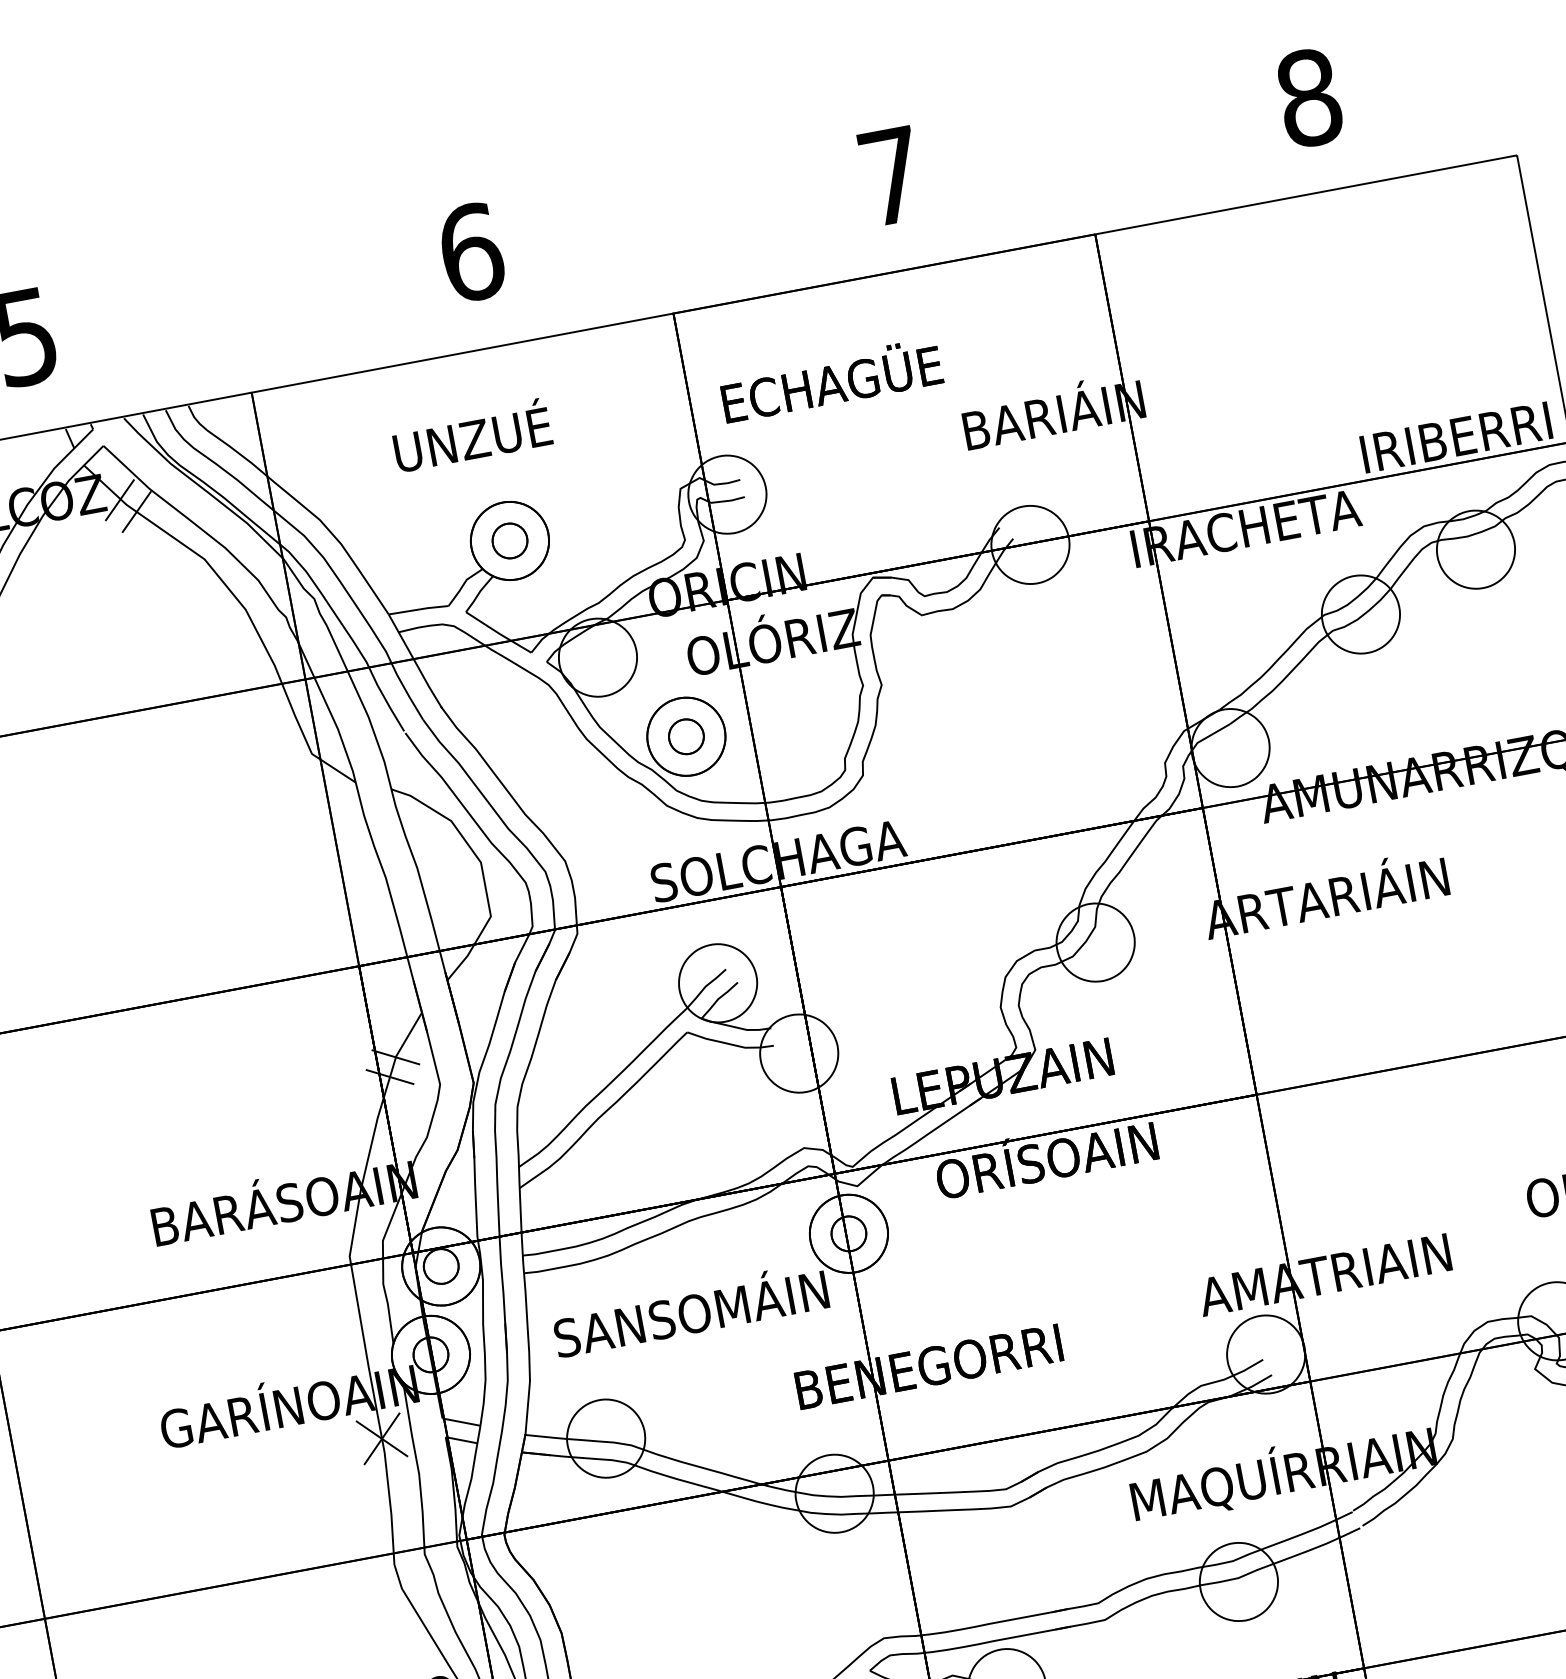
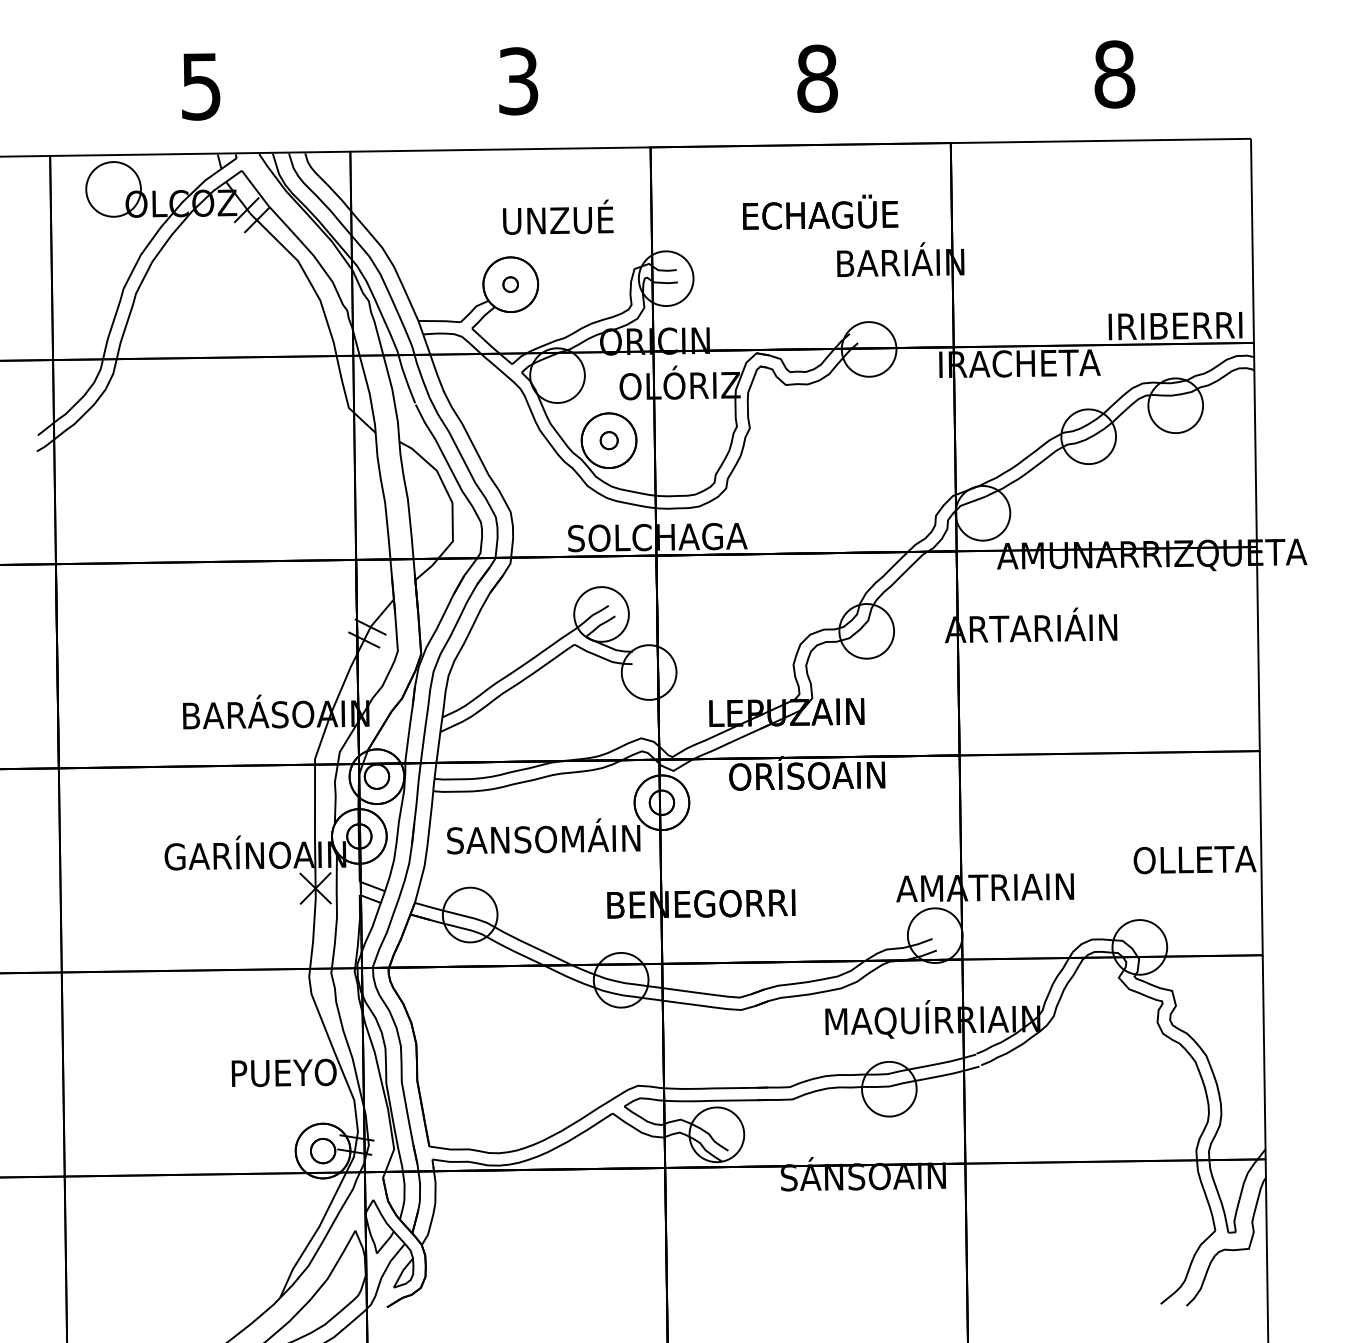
text: (891, 175) -> (817, 78), 7 -> 8
text: (471, 252) -> (518, 81), 6 -> 3
text: (831, 379) -> (820, 211), moved
text: (472, 434) -> (558, 216), moved
part: (509, 540) -> (510, 284), size x0.6
part: (686, 736) -> (609, 440), size x0.7

